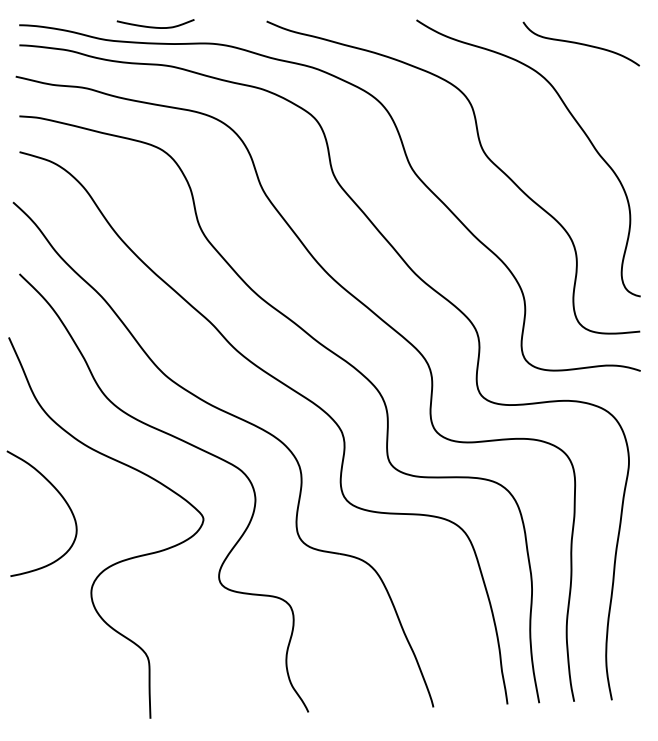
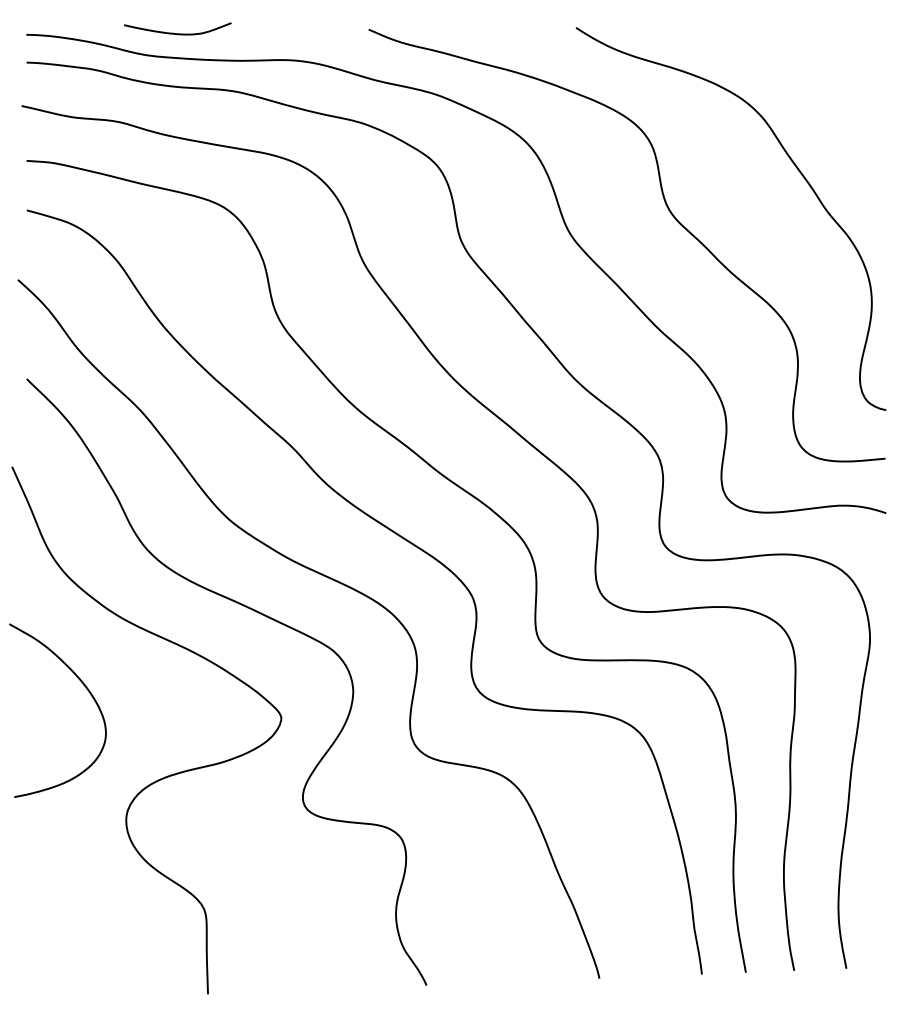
curve: (155, 26) -> (177, 32), moved
curve: (580, 43) -> (802, 60), removed

